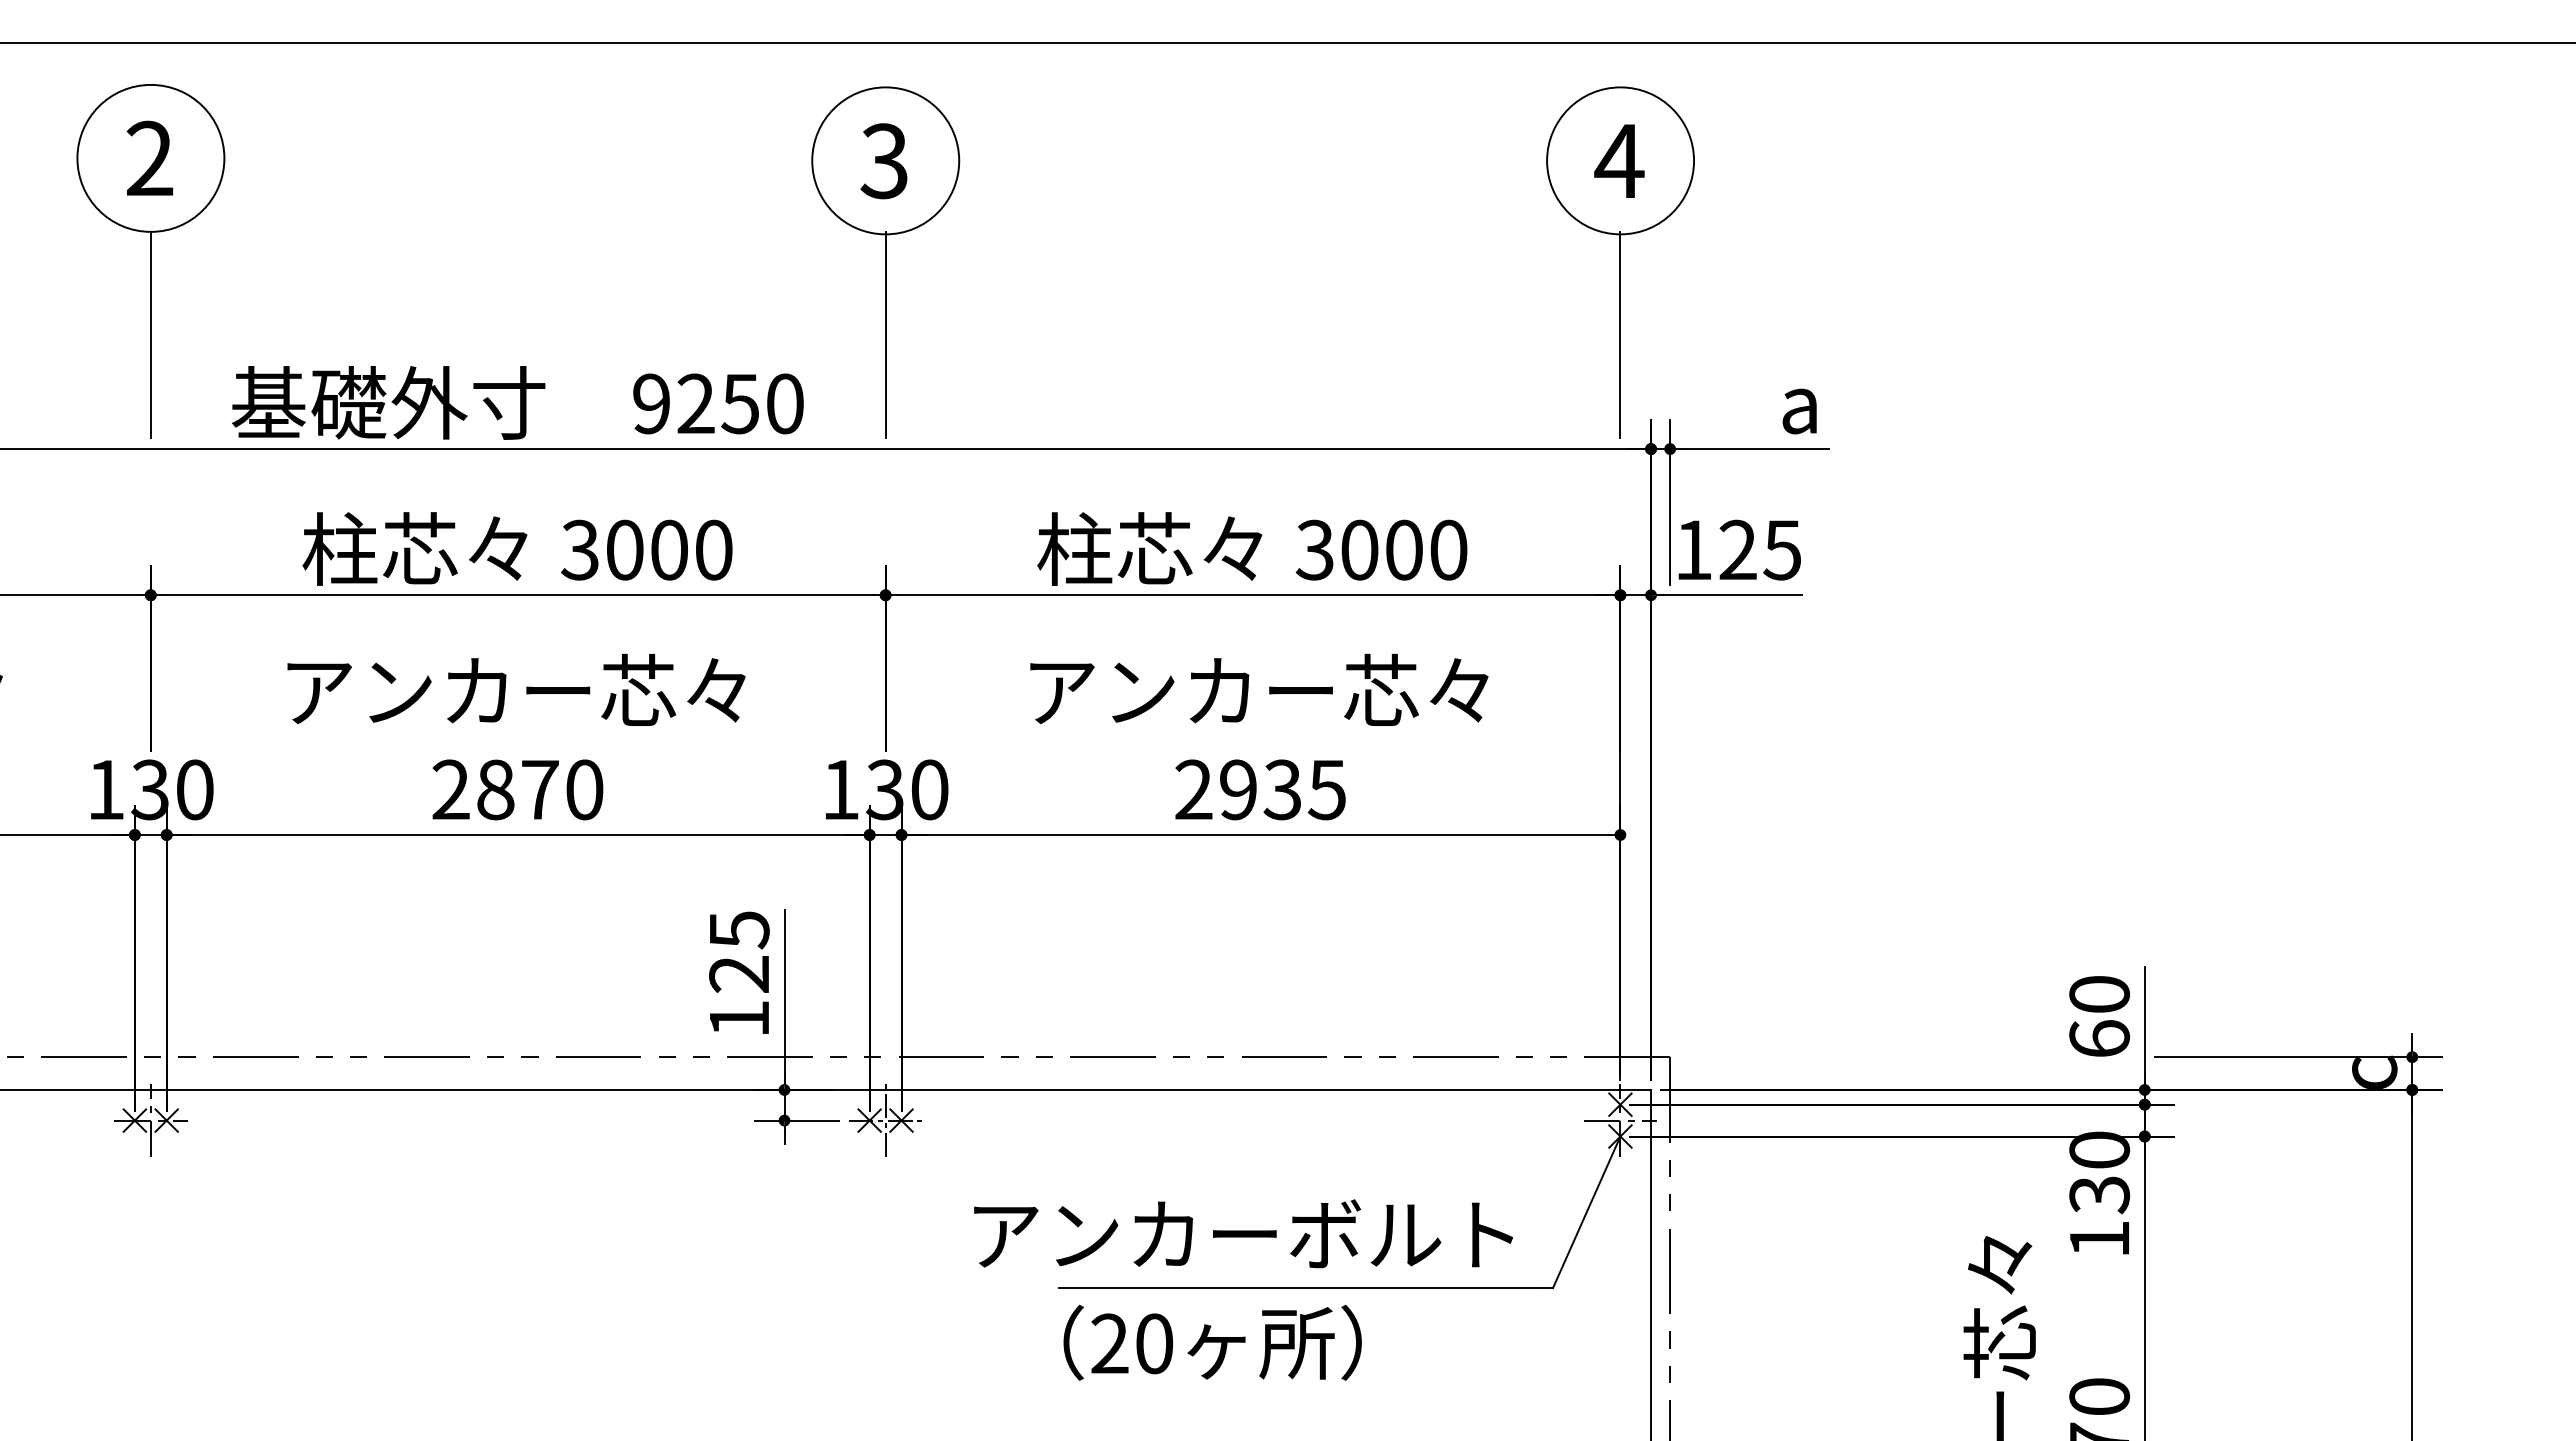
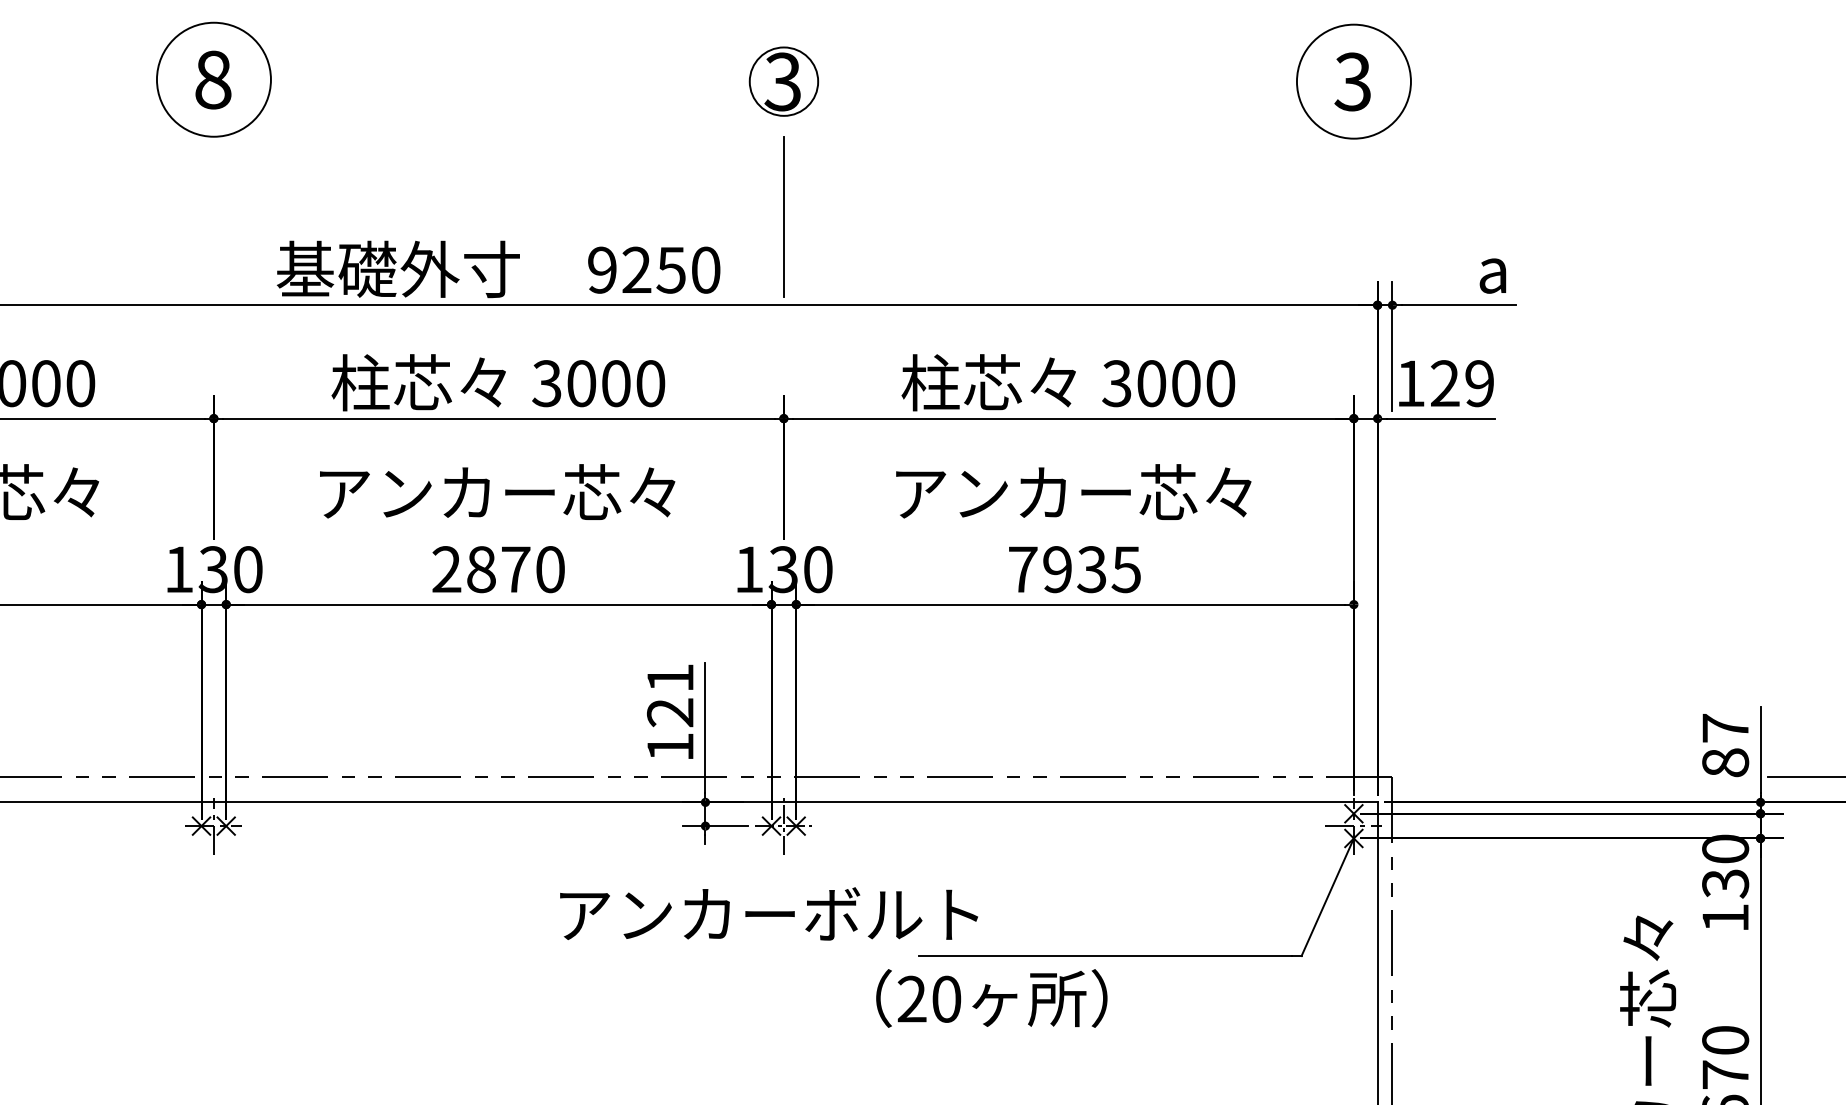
text: (149, 158) -> (212, 79), 2 -> 8
circle: (885, 160) -> (783, 81), size x0.6
text: (1619, 161) -> (1353, 82), 4 -> 3
line: (150, 334) -> (213, 216), removed
line: (1620, 334) -> (1353, 216), removed
text: (1781, 549) -> (1478, 383), 125 -> 129
text: (1193, 789) -> (1022, 569), 2935 -> 7935
text: (739, 930) -> (670, 678), 125 -> 121
text: (2099, 1016) -> (1725, 745), 60 -> 87
text: (1243, 1233) -> (769, 913), moved
text: (1212, 1342) -> (991, 998), moved

